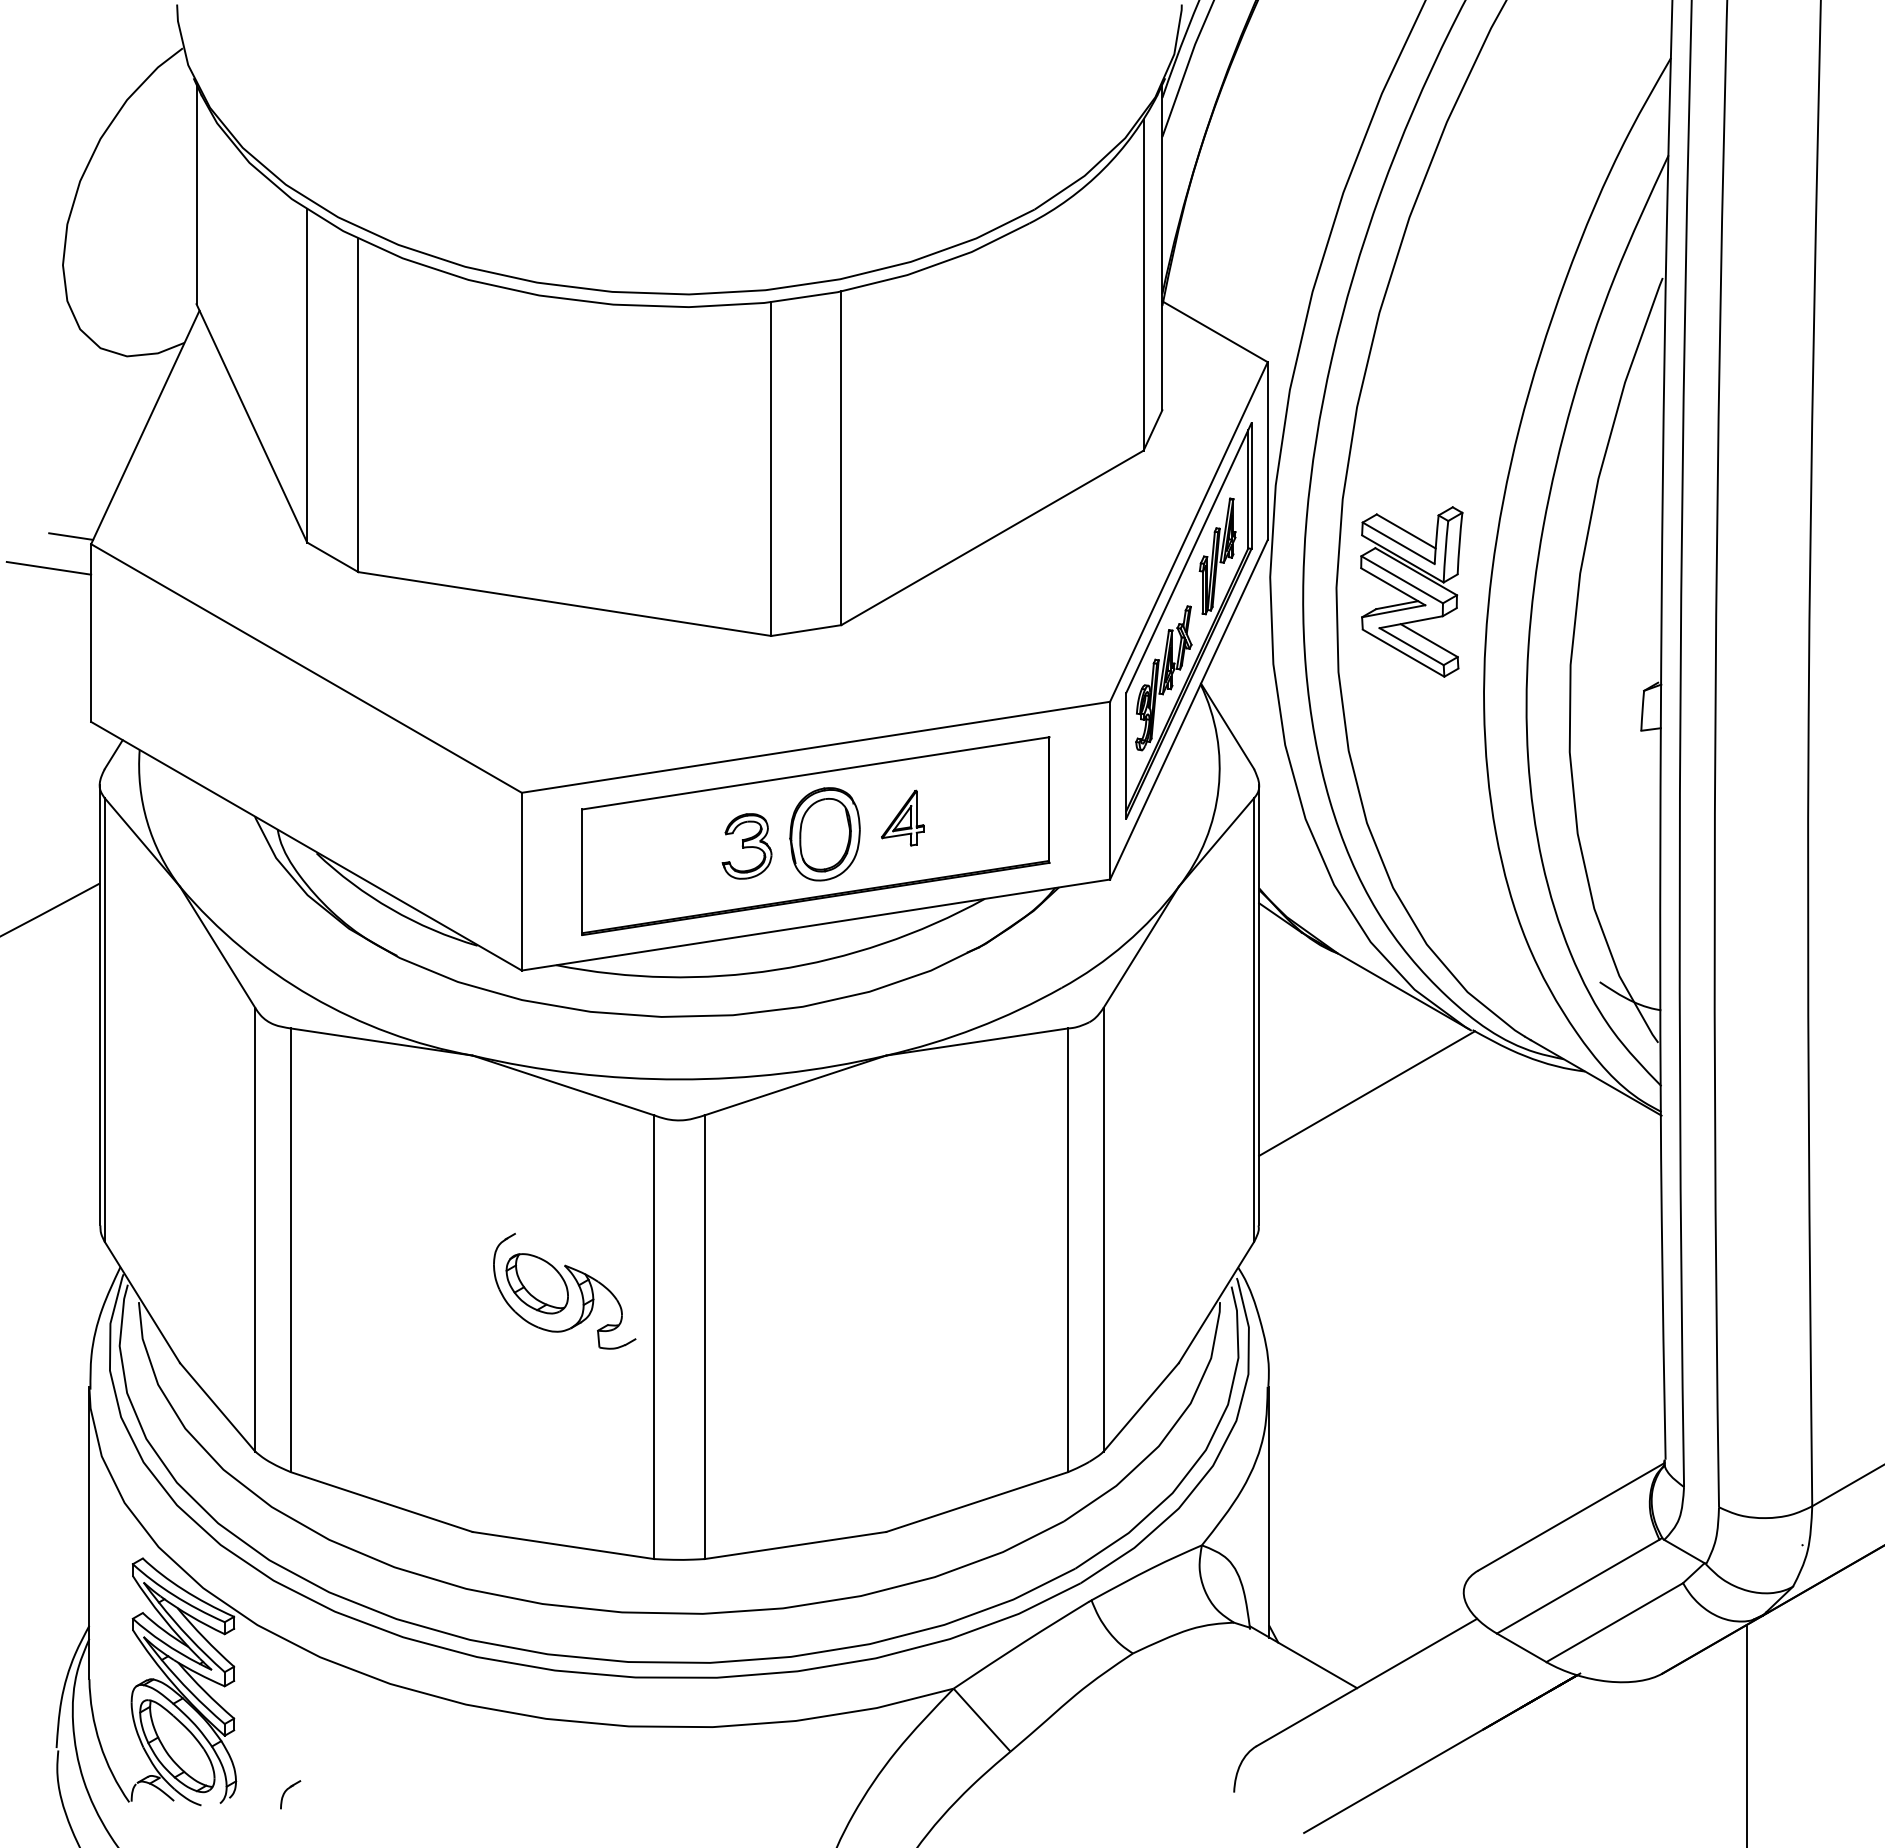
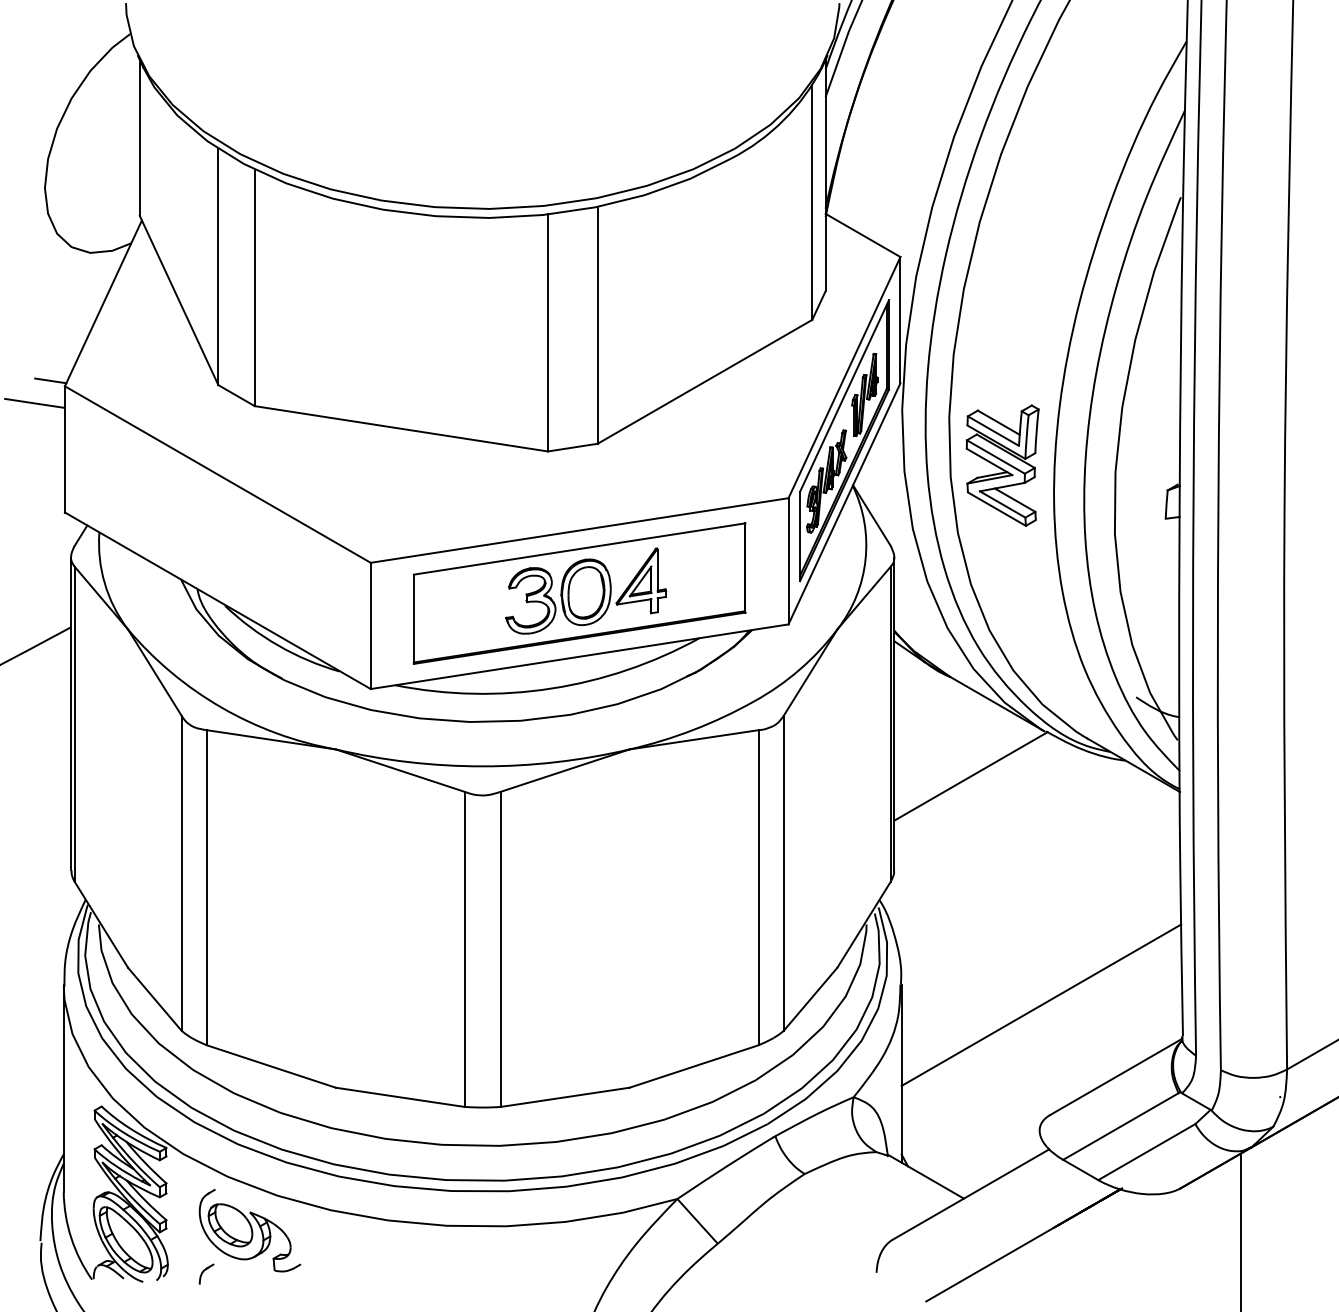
part: (1411, 591) -> (1002, 465), moved
part: (902, 817) -> (641, 580), size x1.67
part: (746, 846) -> (530, 600), size x1.43
part: (564, 1291) -> (249, 1230), moved
line: (1466, 1415) -> (1041, 1005), added

